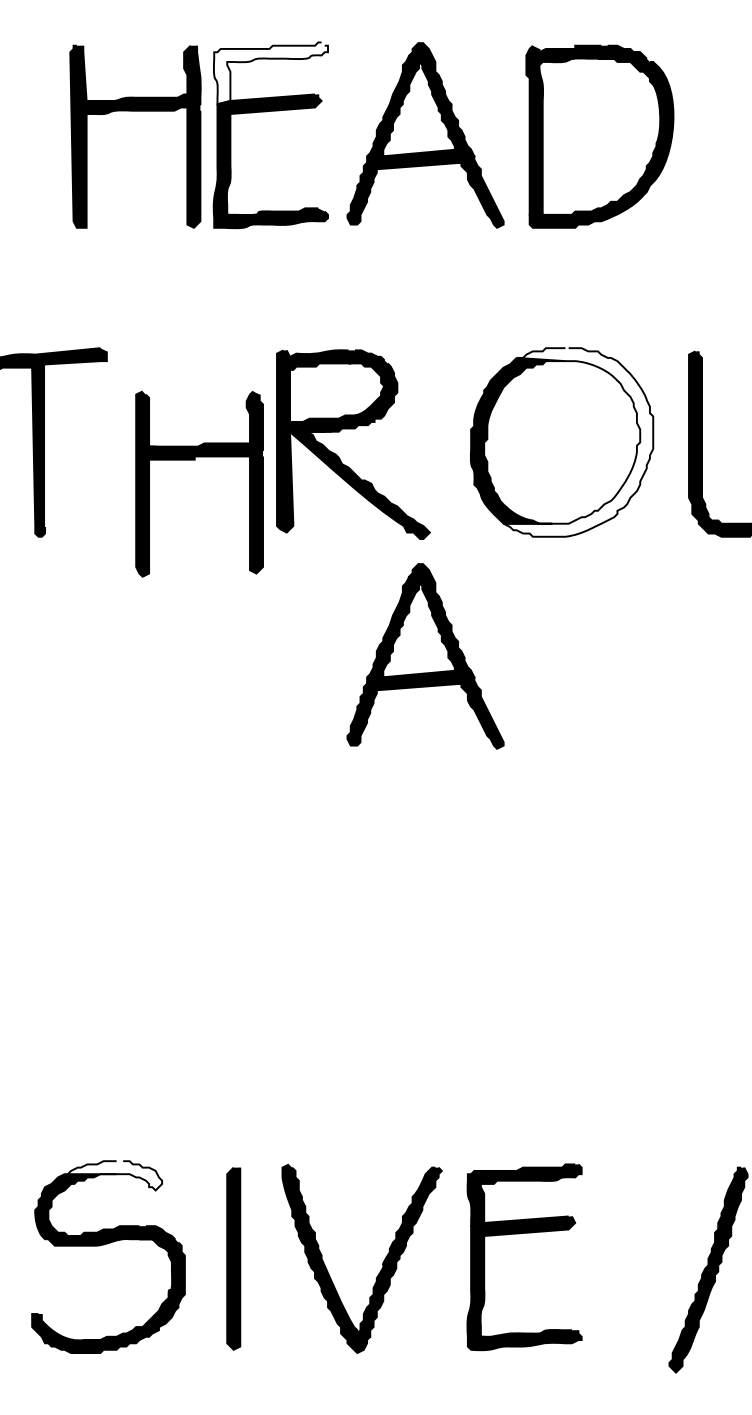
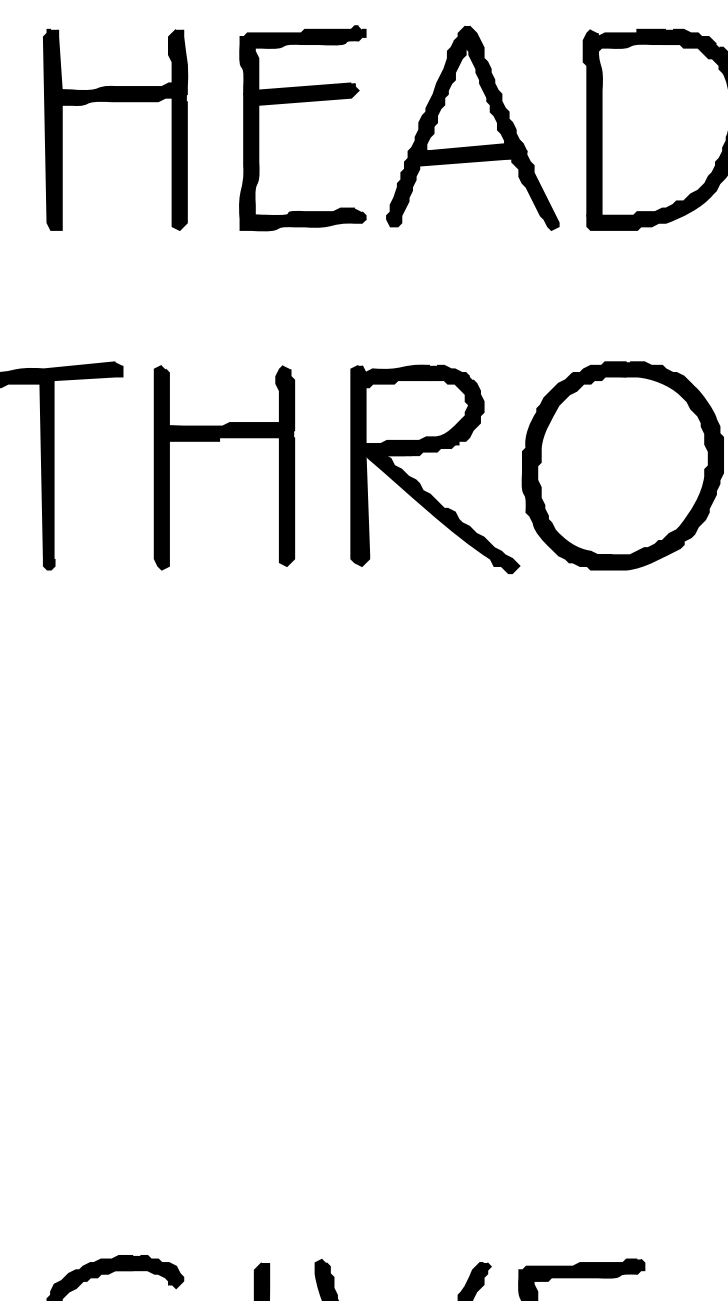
fill: (270, 73) -> (302, 60), added
part: (135, 111) -> (115, 102), moved
part: (353, 429) -> (435, 452), moved
fill: (578, 442) -> (640, 465), added
part: (195, 460) -> (219, 441), moved
part: (425, 656) -> (472, 701), removed
fill: (114, 1175) -> (130, 1271), added

